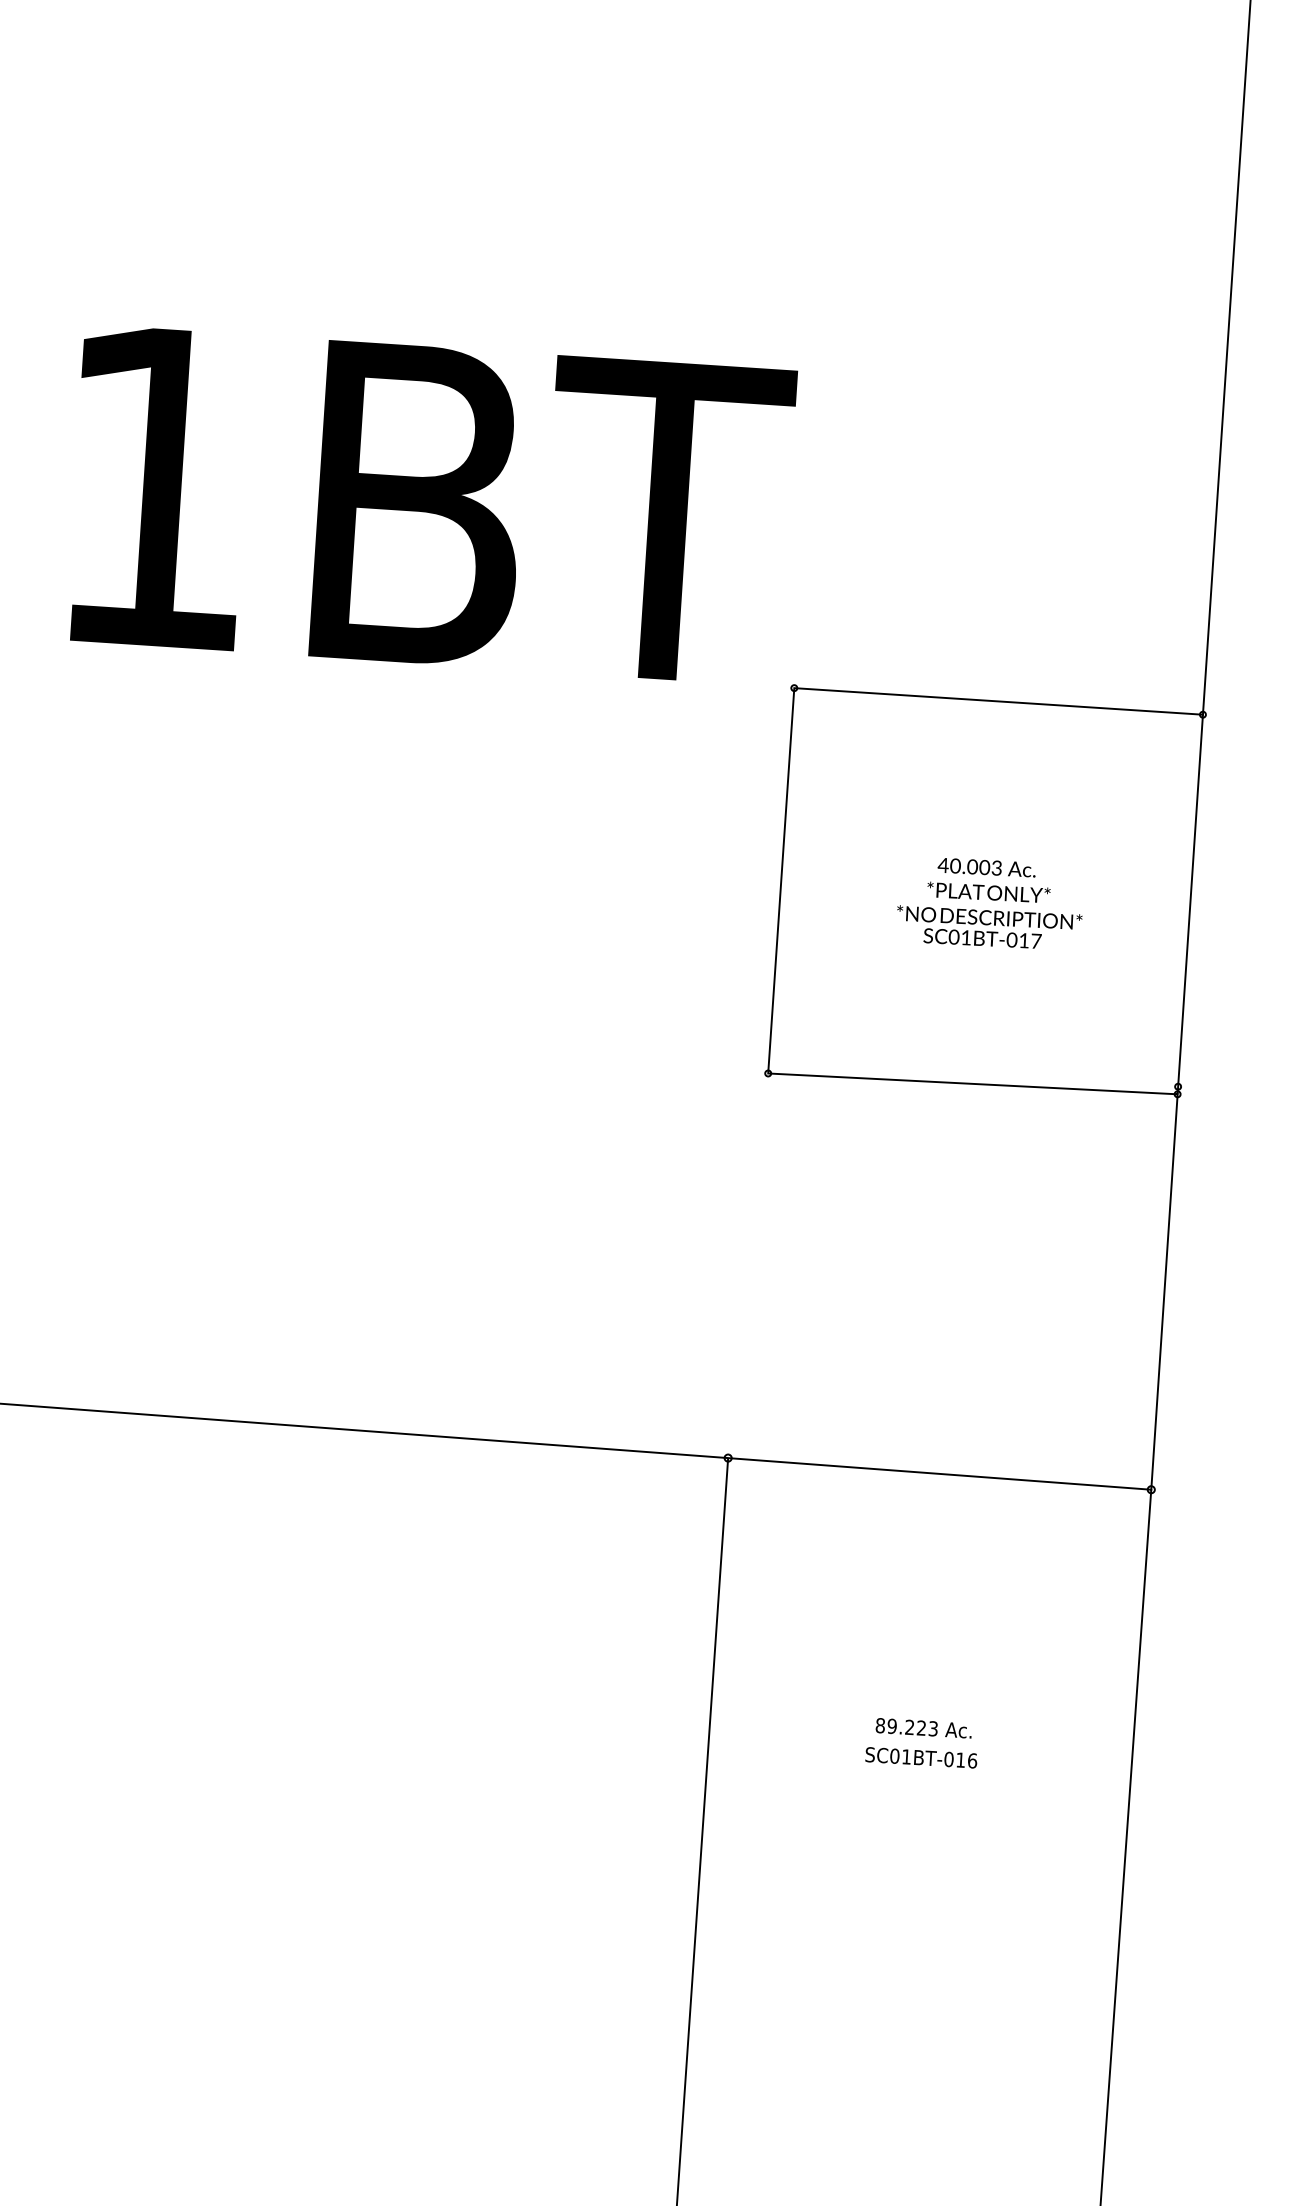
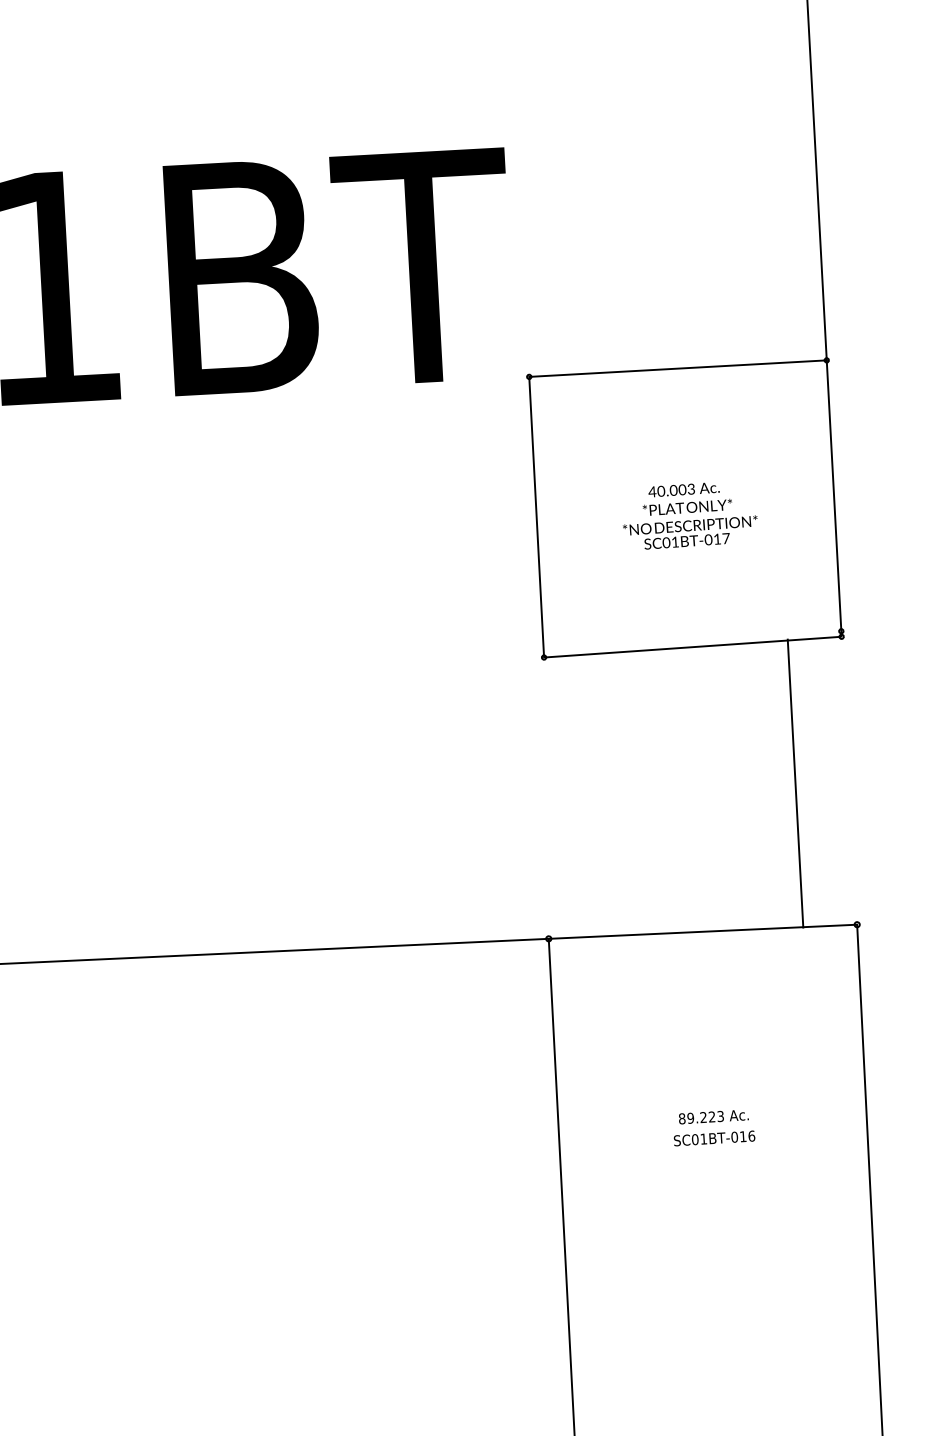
line: (1164, 1291) -> (795, 783), moved

